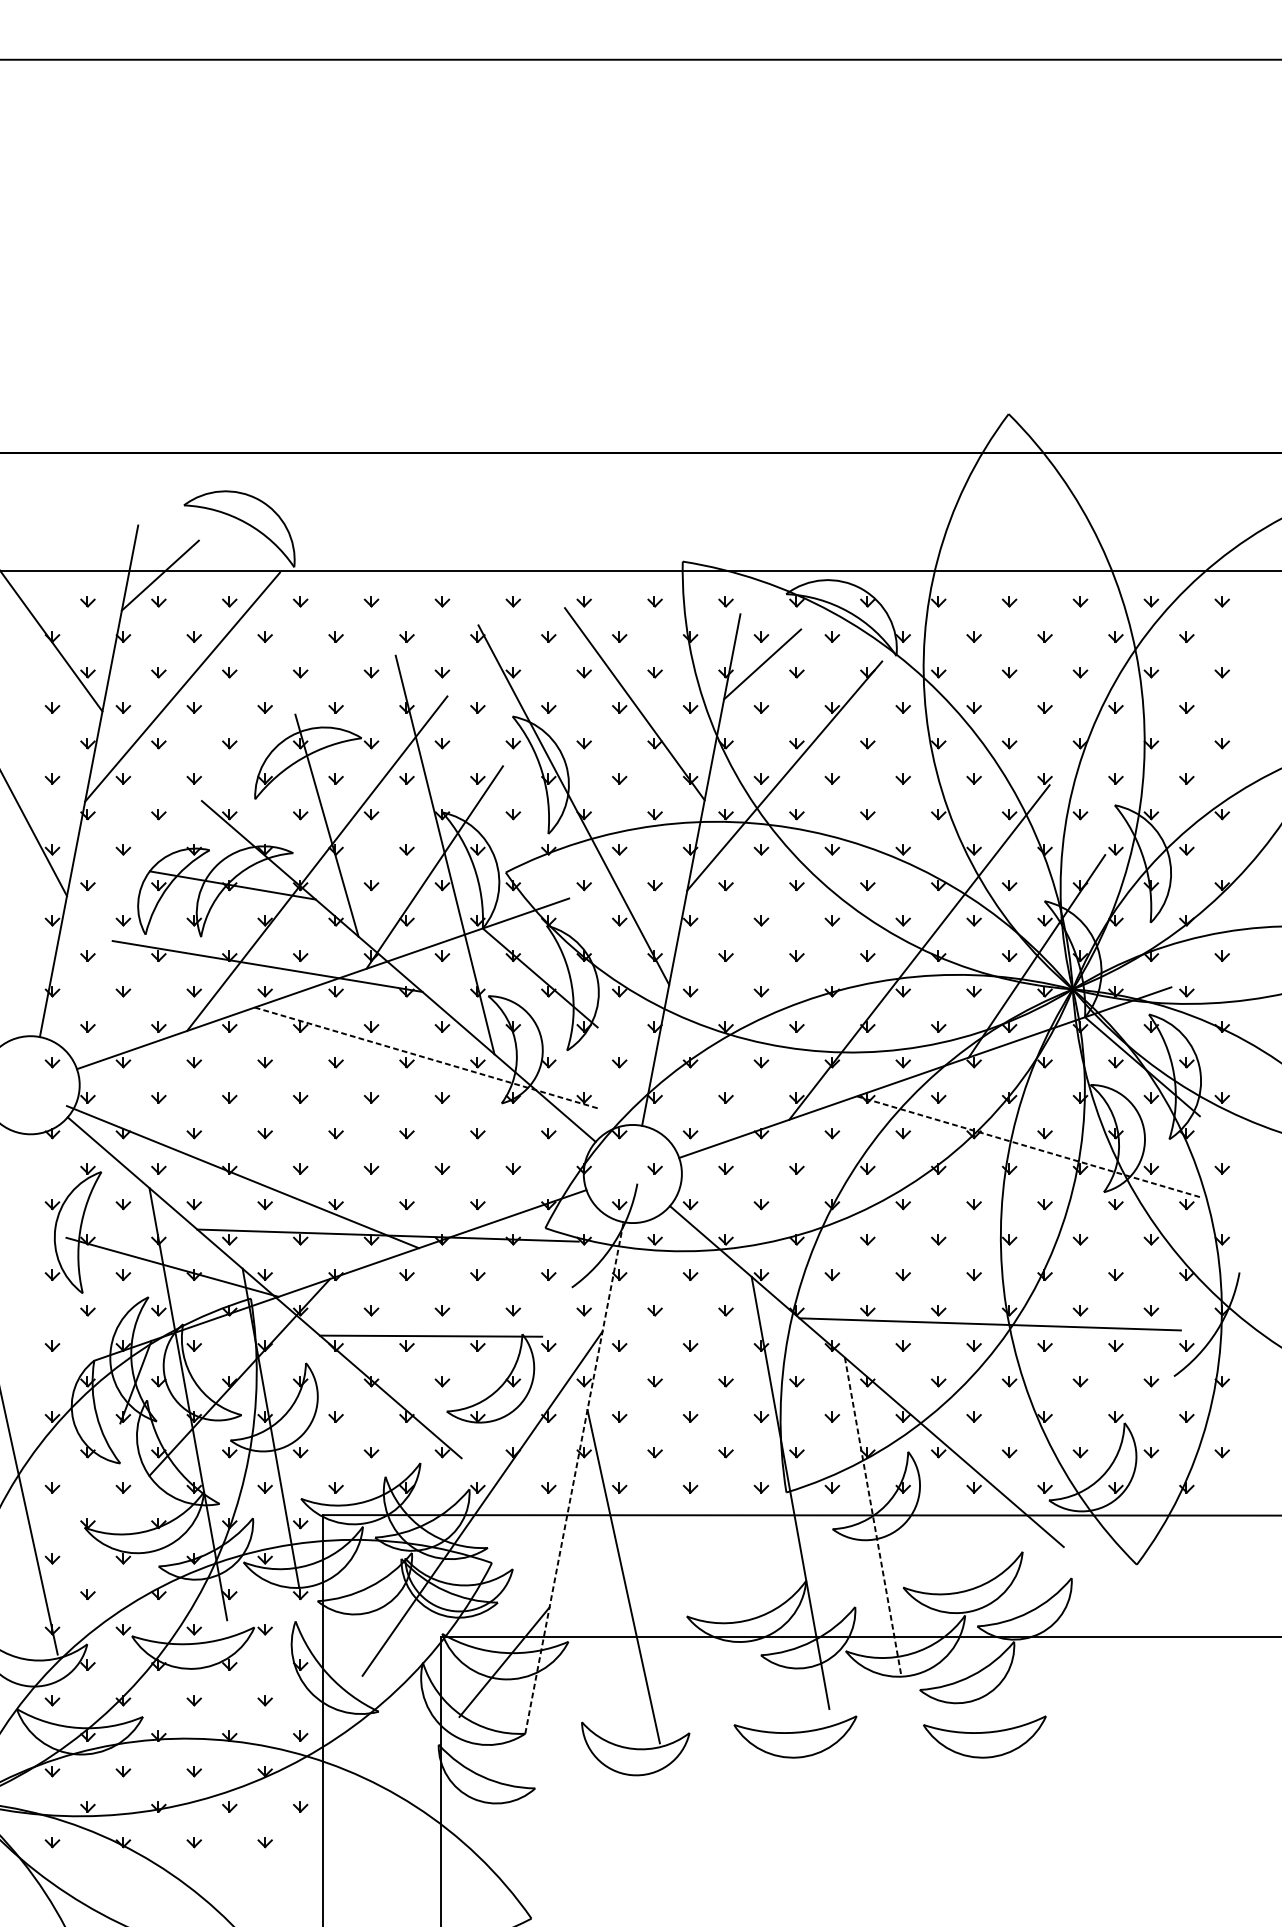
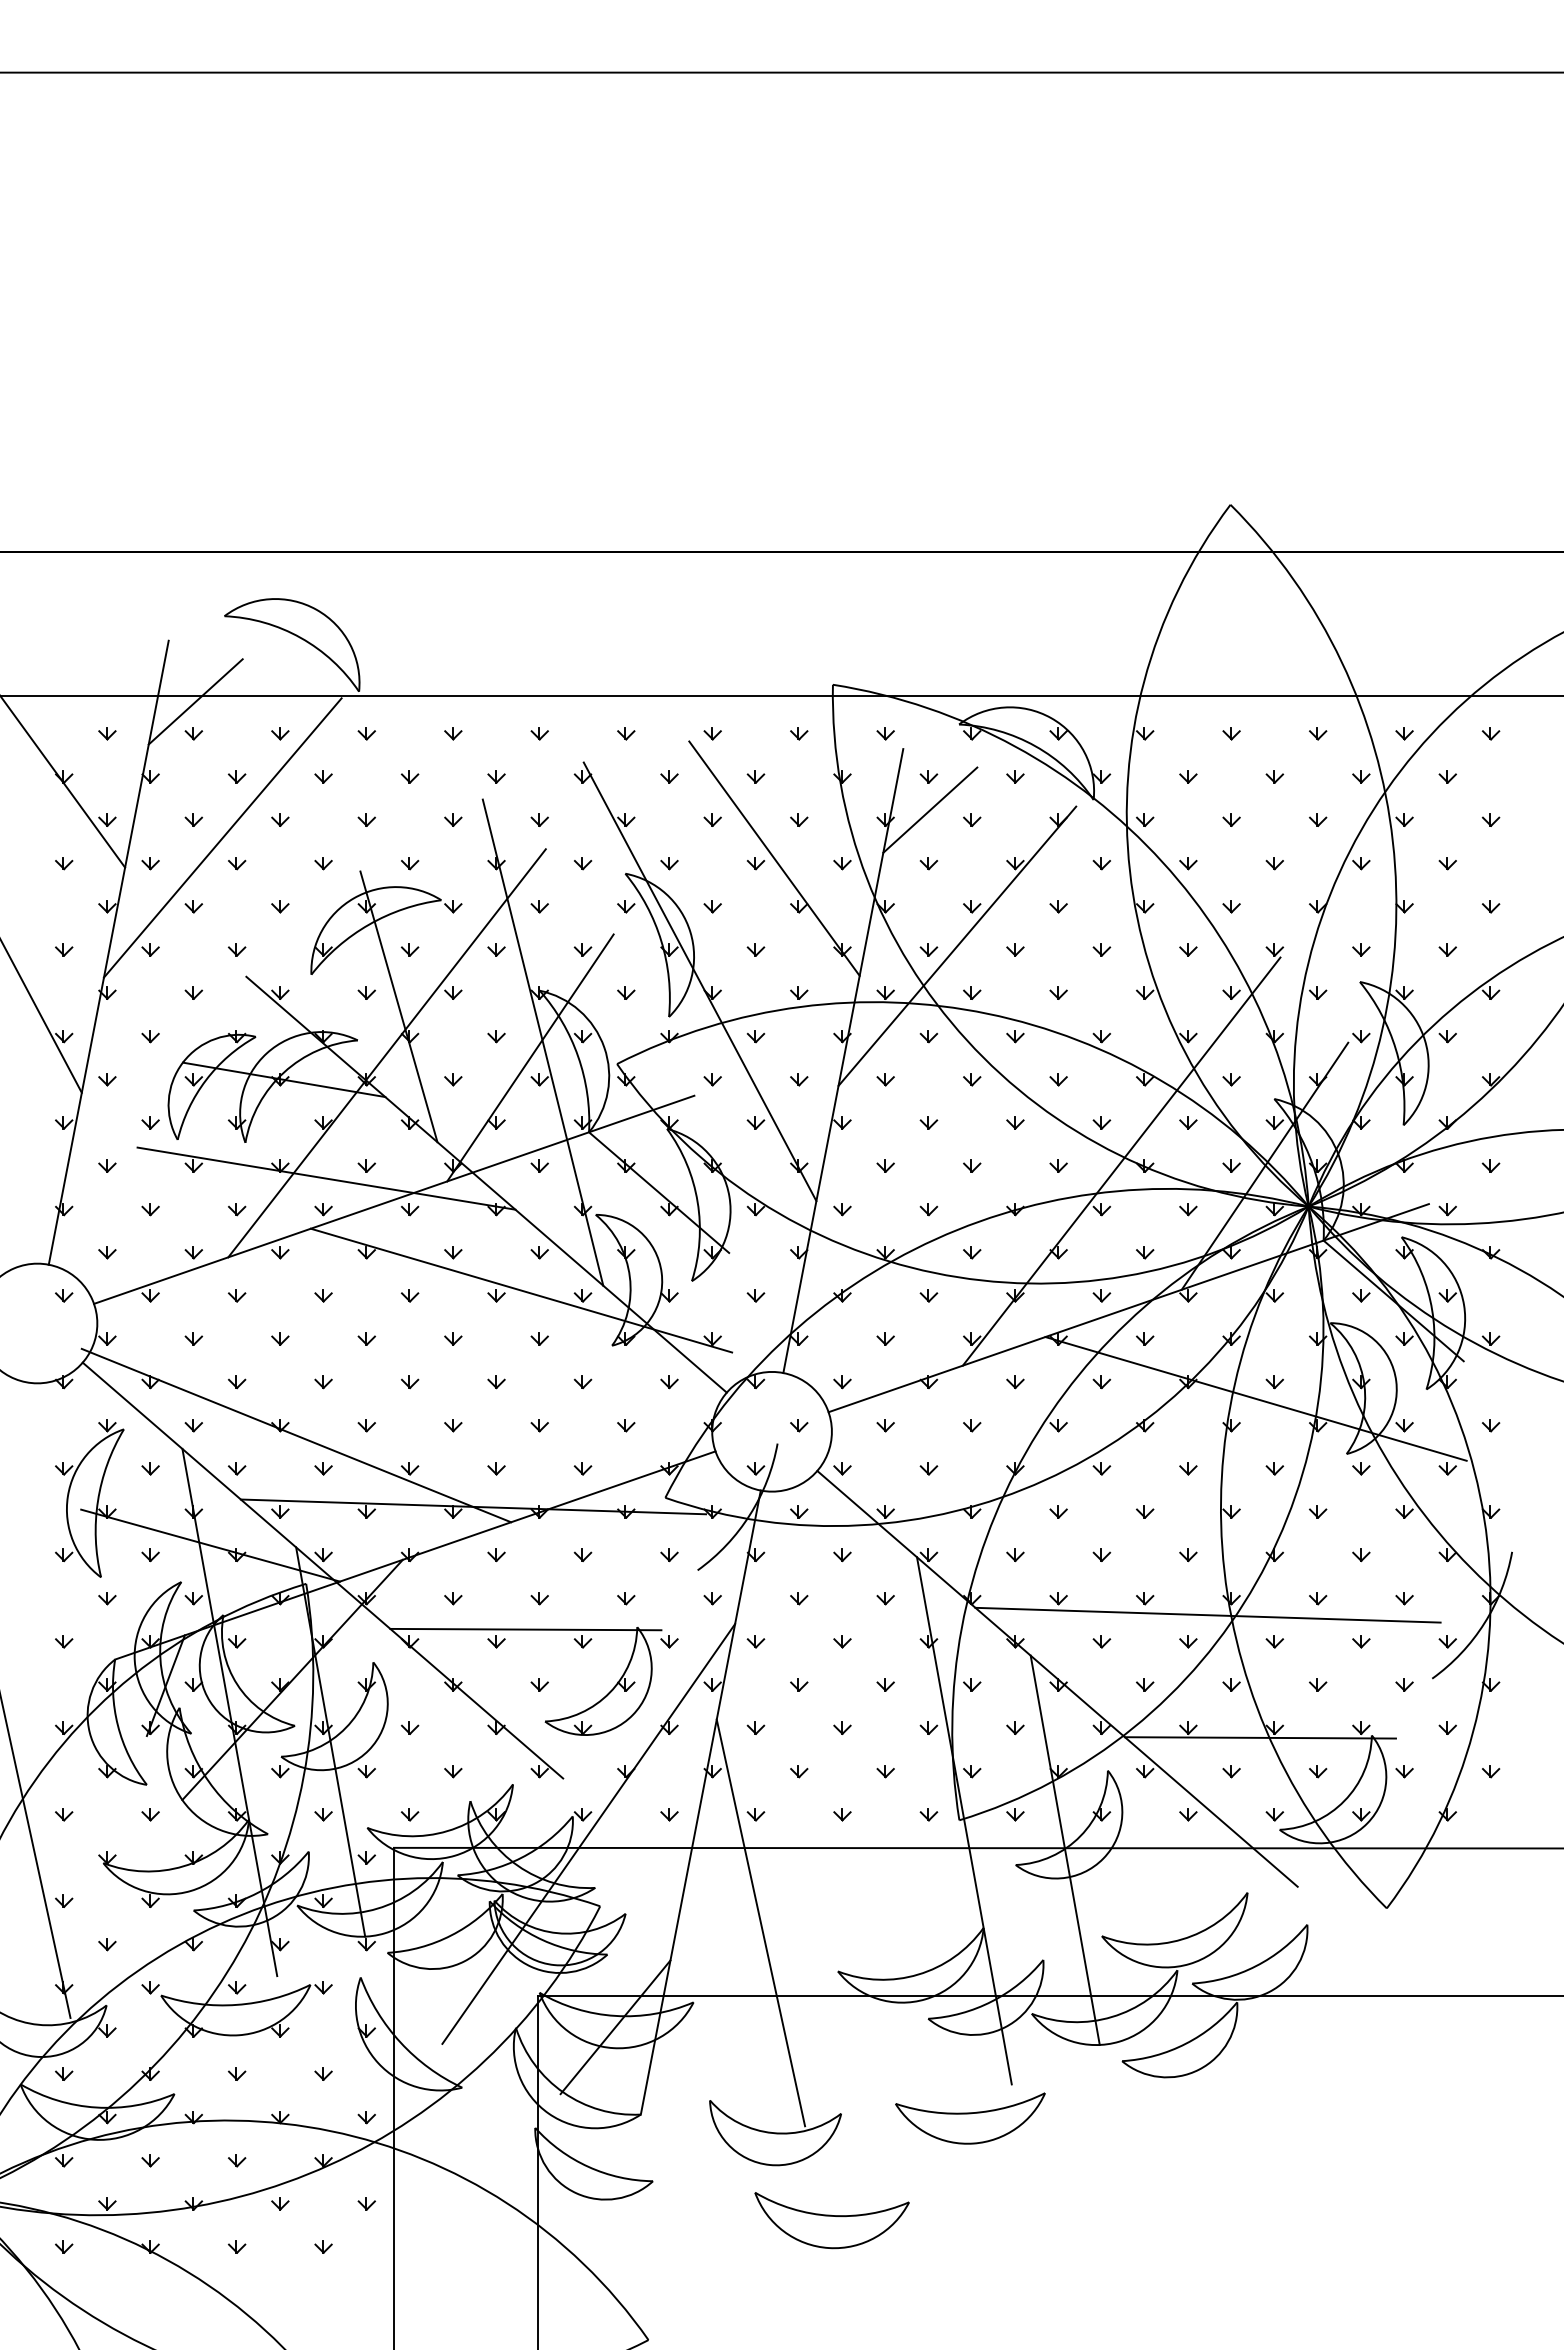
line: (427, 1058) -> (521, 1290), dashed -> solid
line: (1029, 1146) -> (1256, 1398), dashed -> solid
line: (1032, 1424) -> (1259, 1737), added
line: (574, 1477) -> (700, 1802), dashed -> solid
line: (873, 1517) -> (1065, 1850), dashed -> solid
part: (984, 1736) -> (1201, 2118), removed
part: (681, 1820) -> (831, 2220), added

